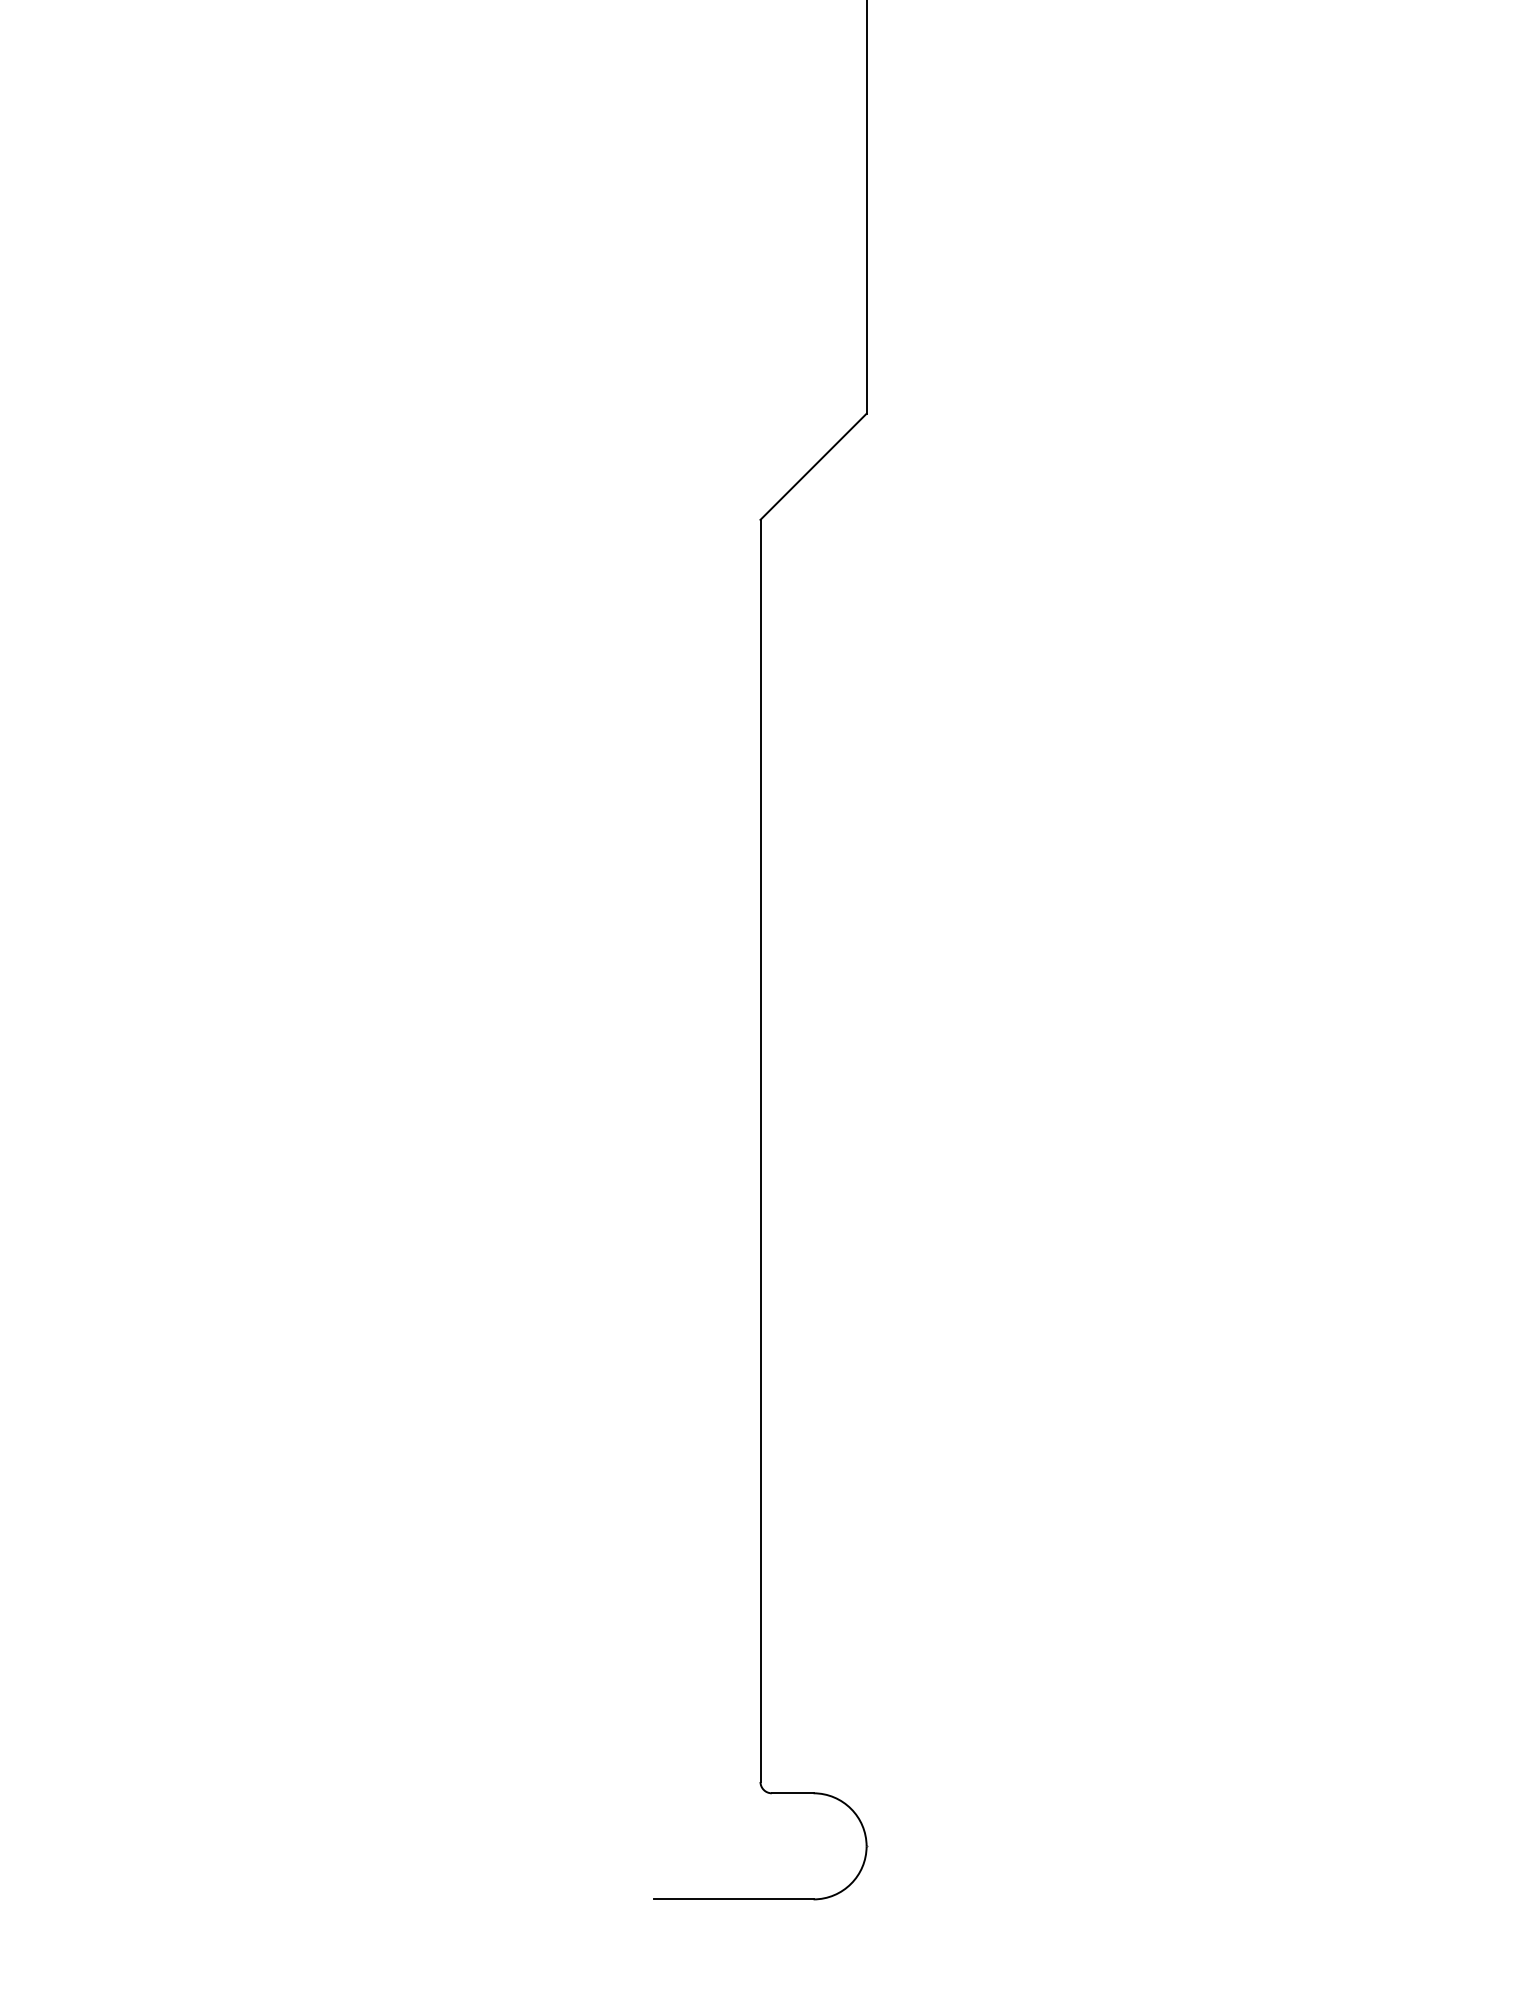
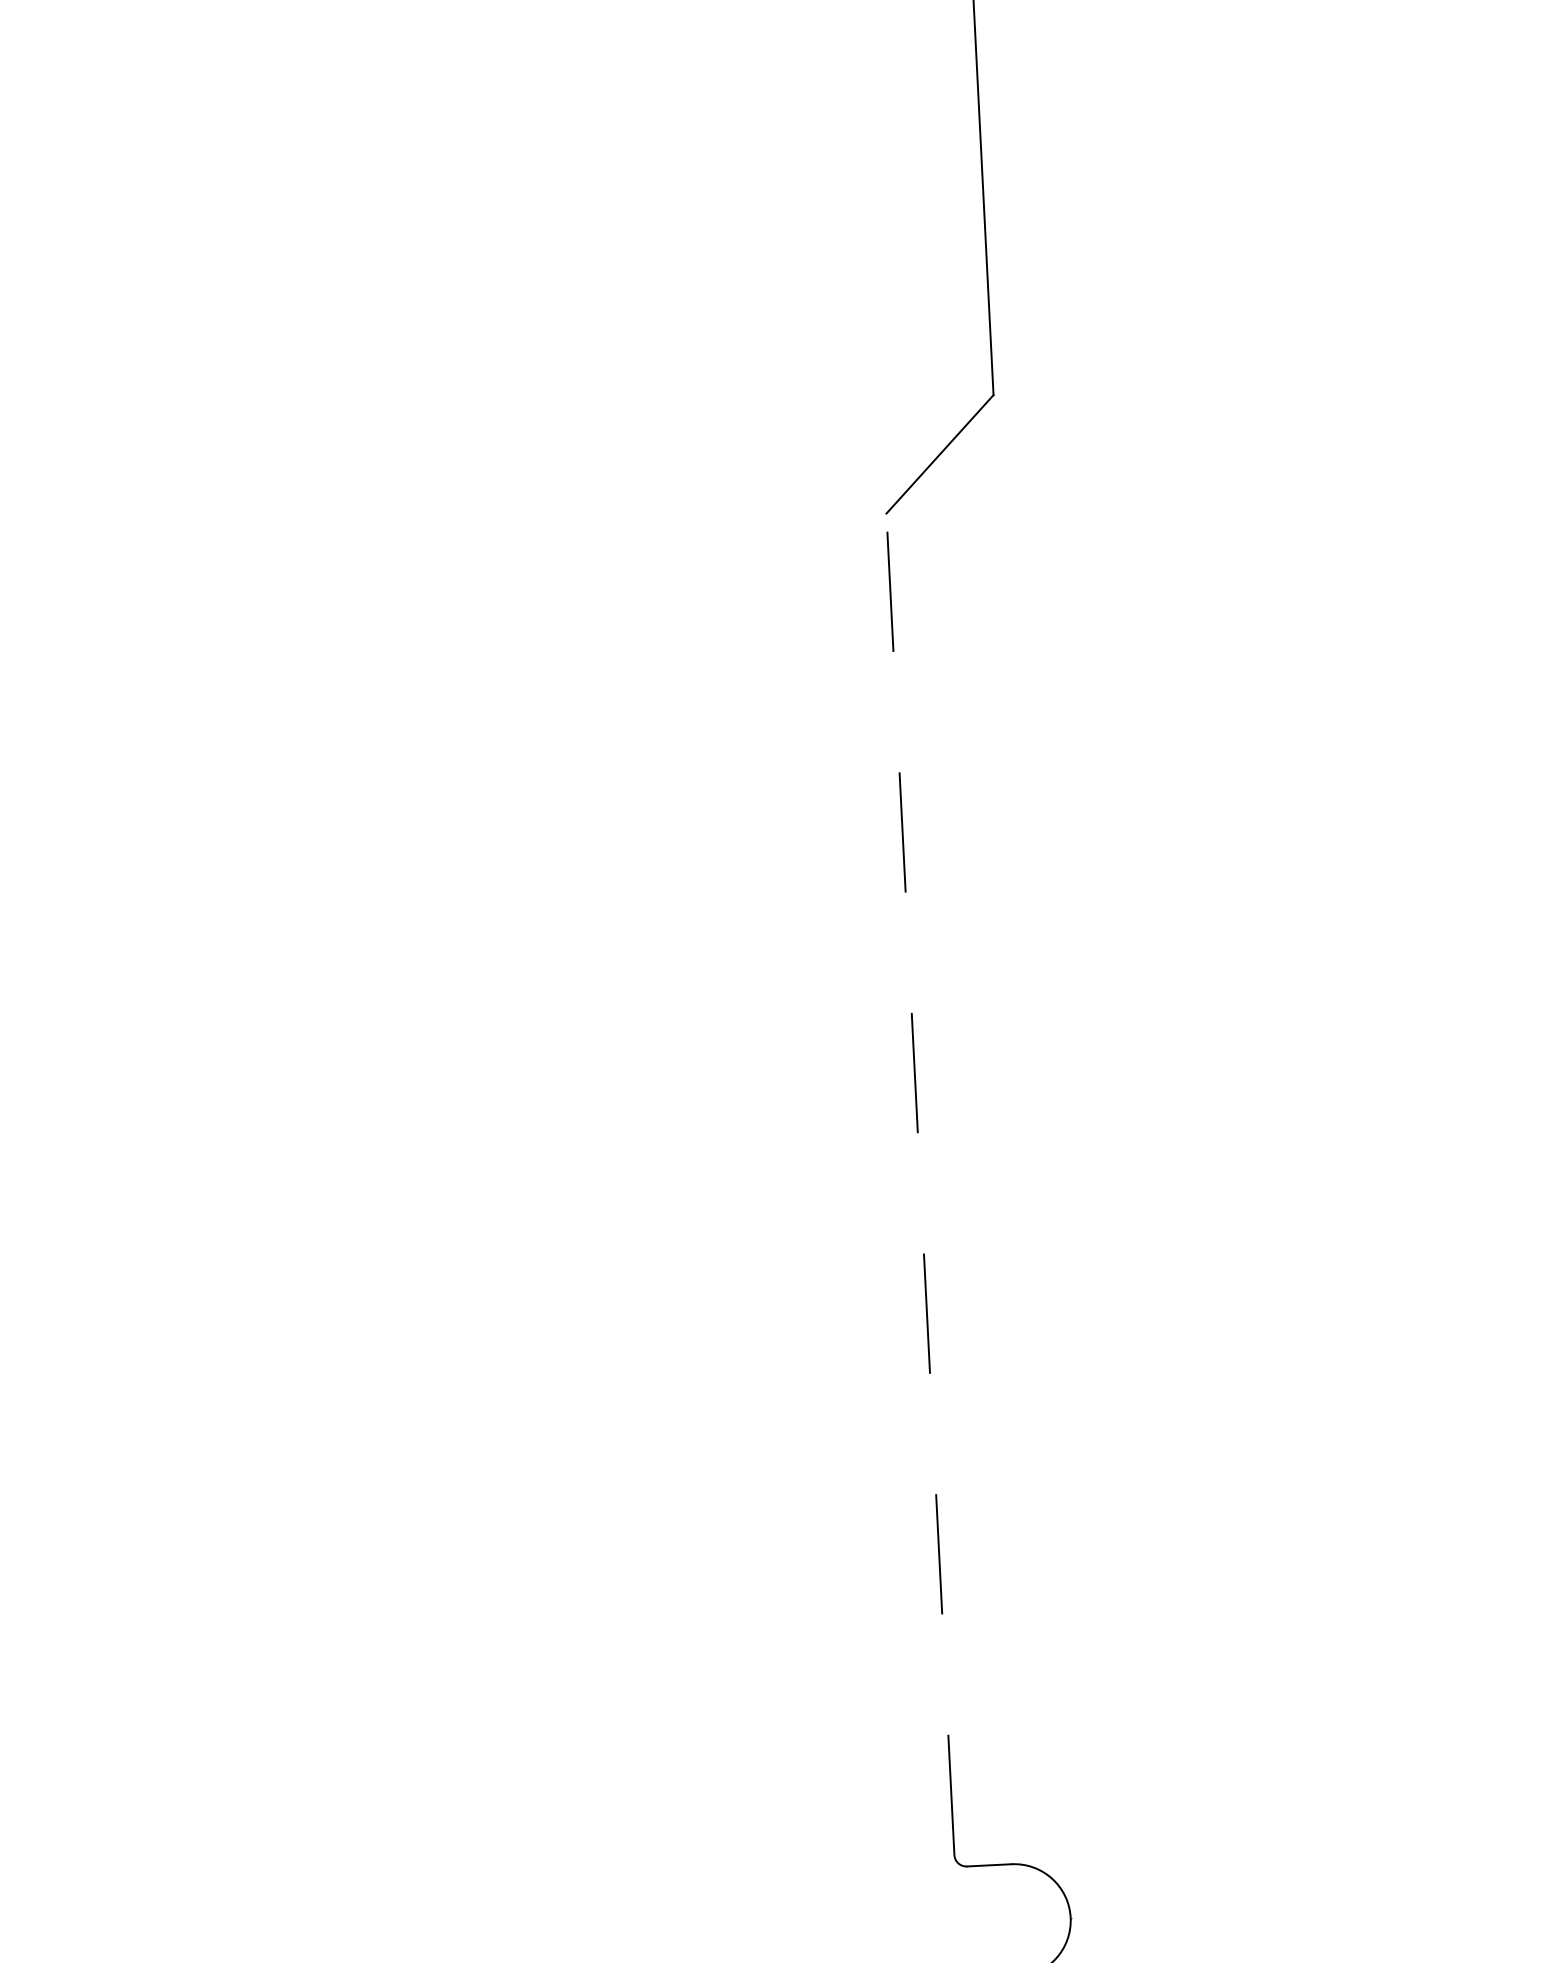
line: (760, 1150) -> (920, 1183), solid -> dashed

